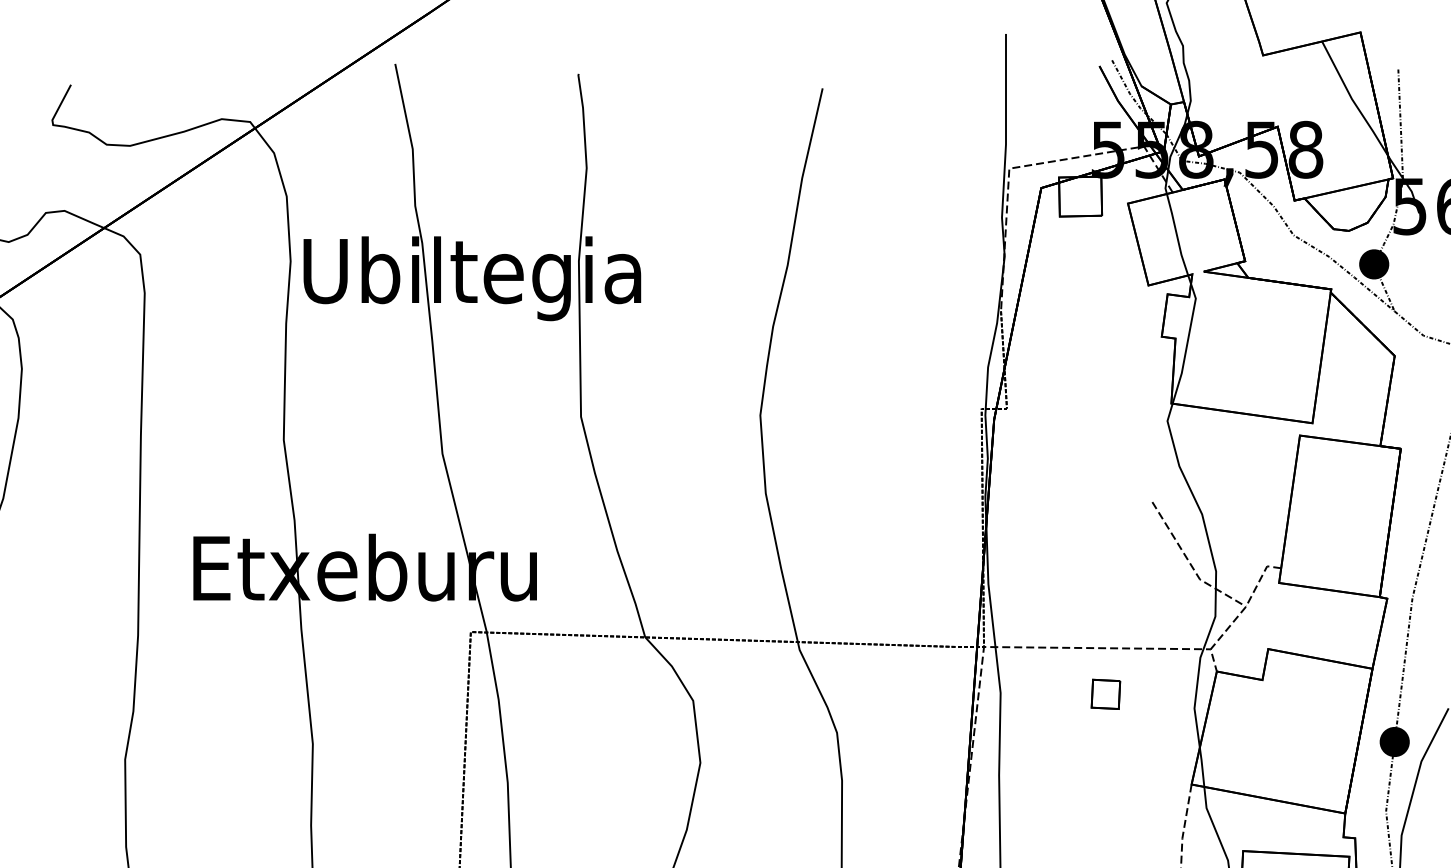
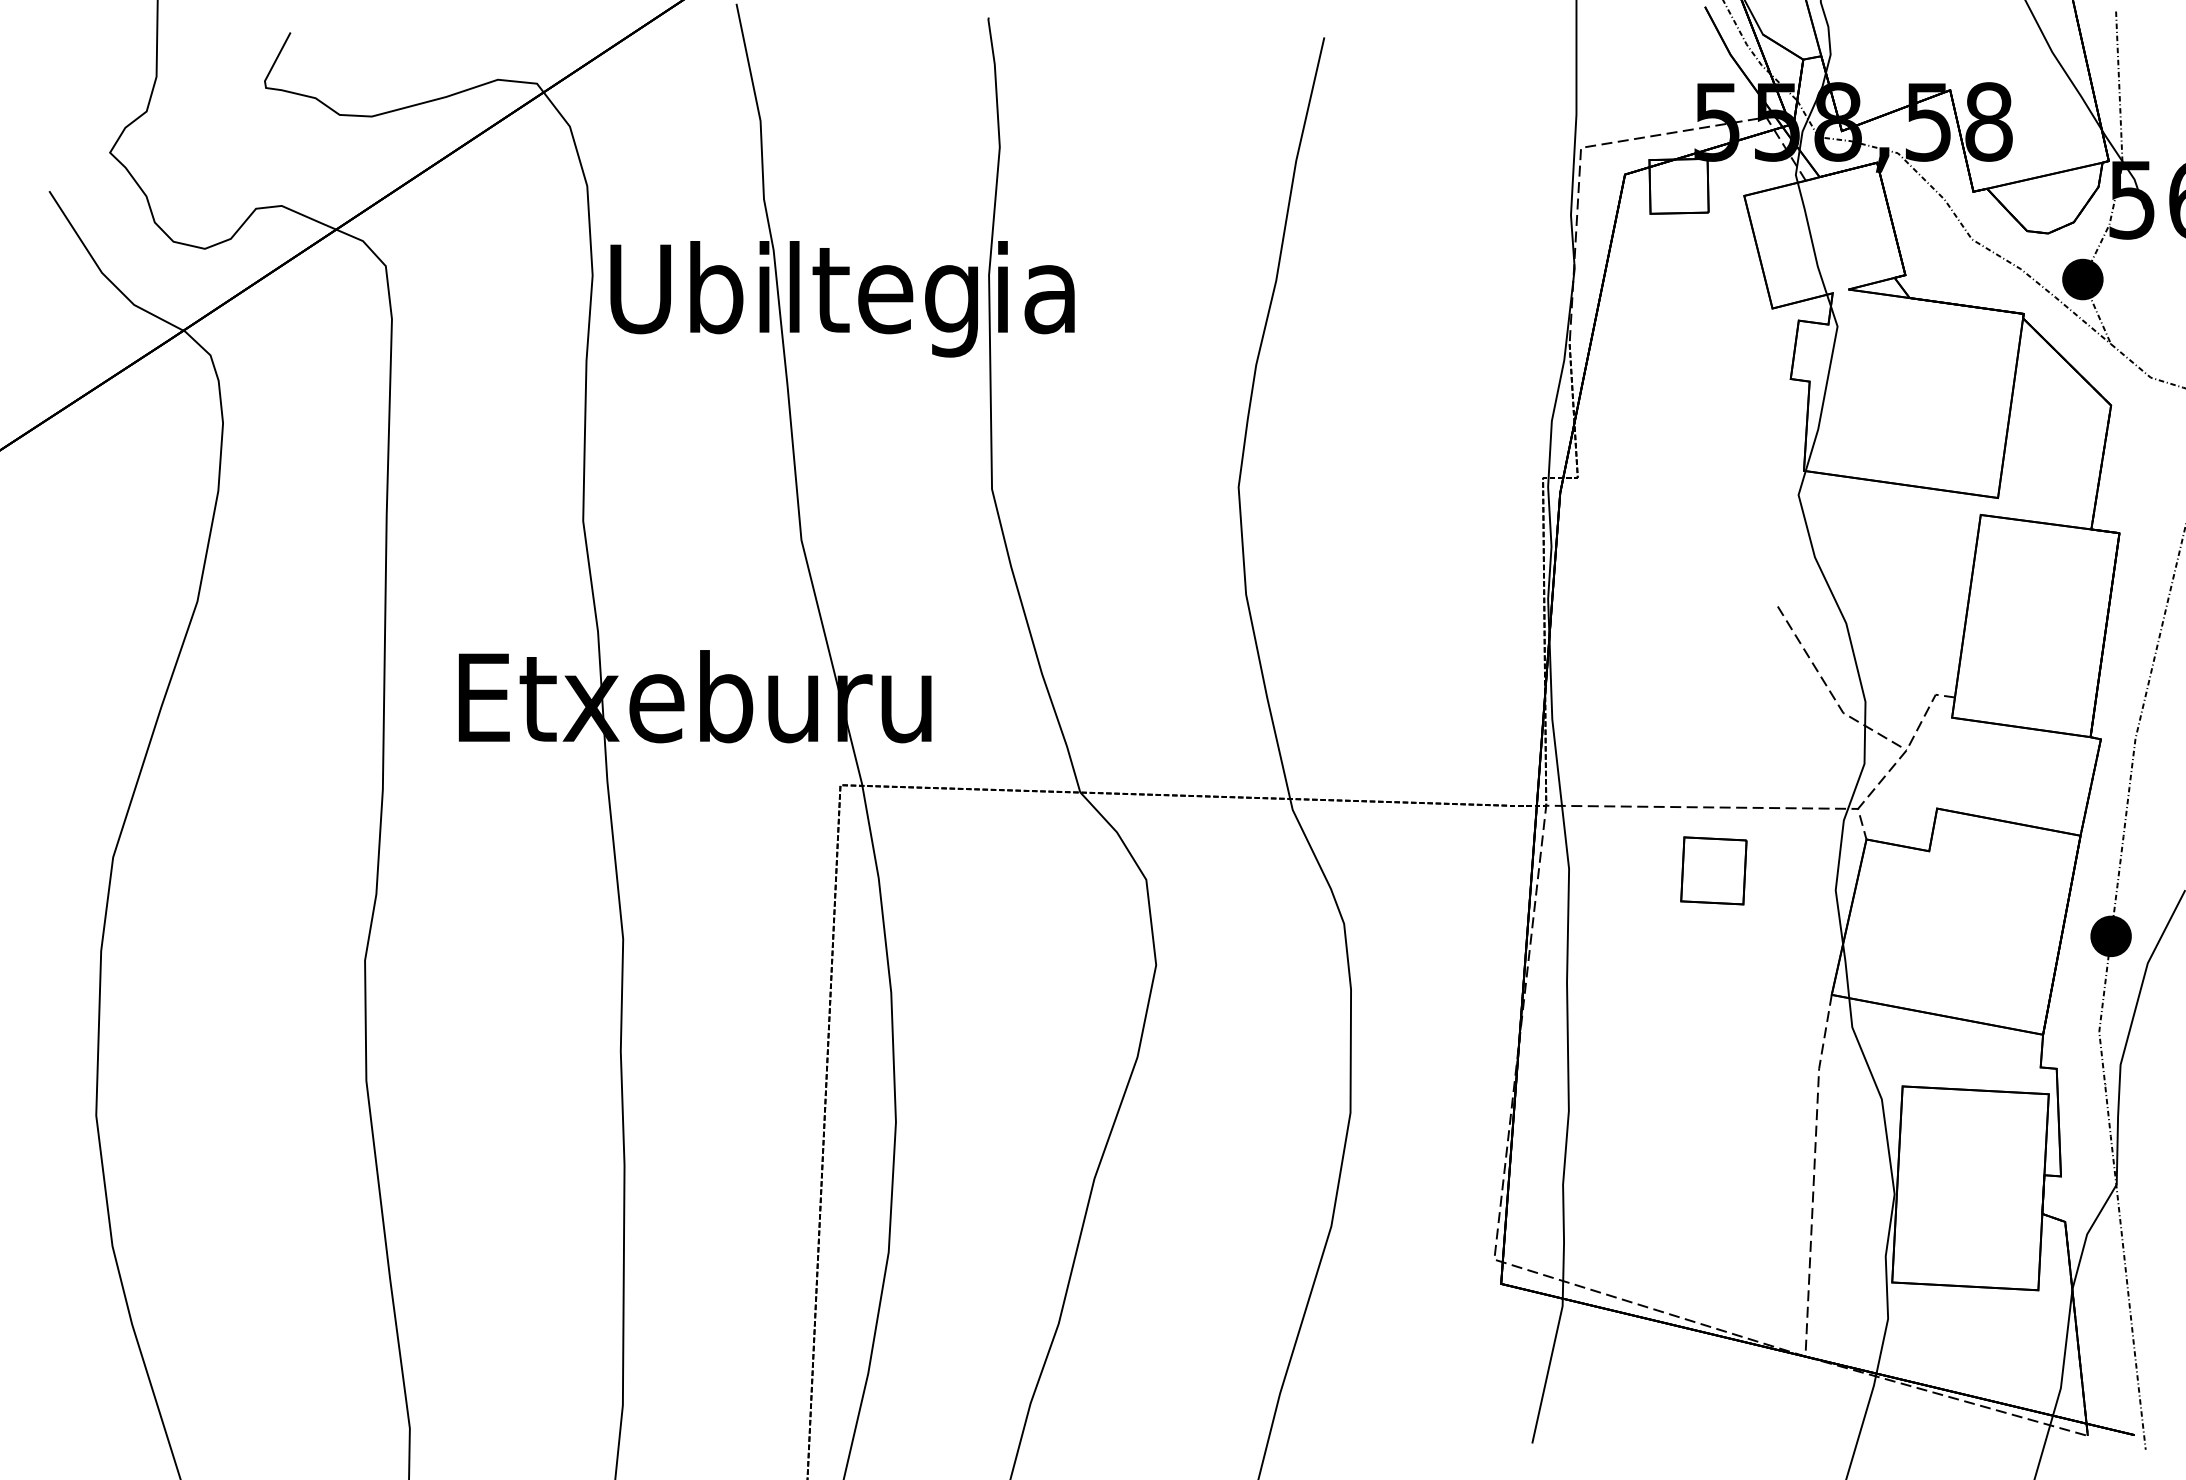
part: (1105, 694) -> (1713, 870), size x1.67

